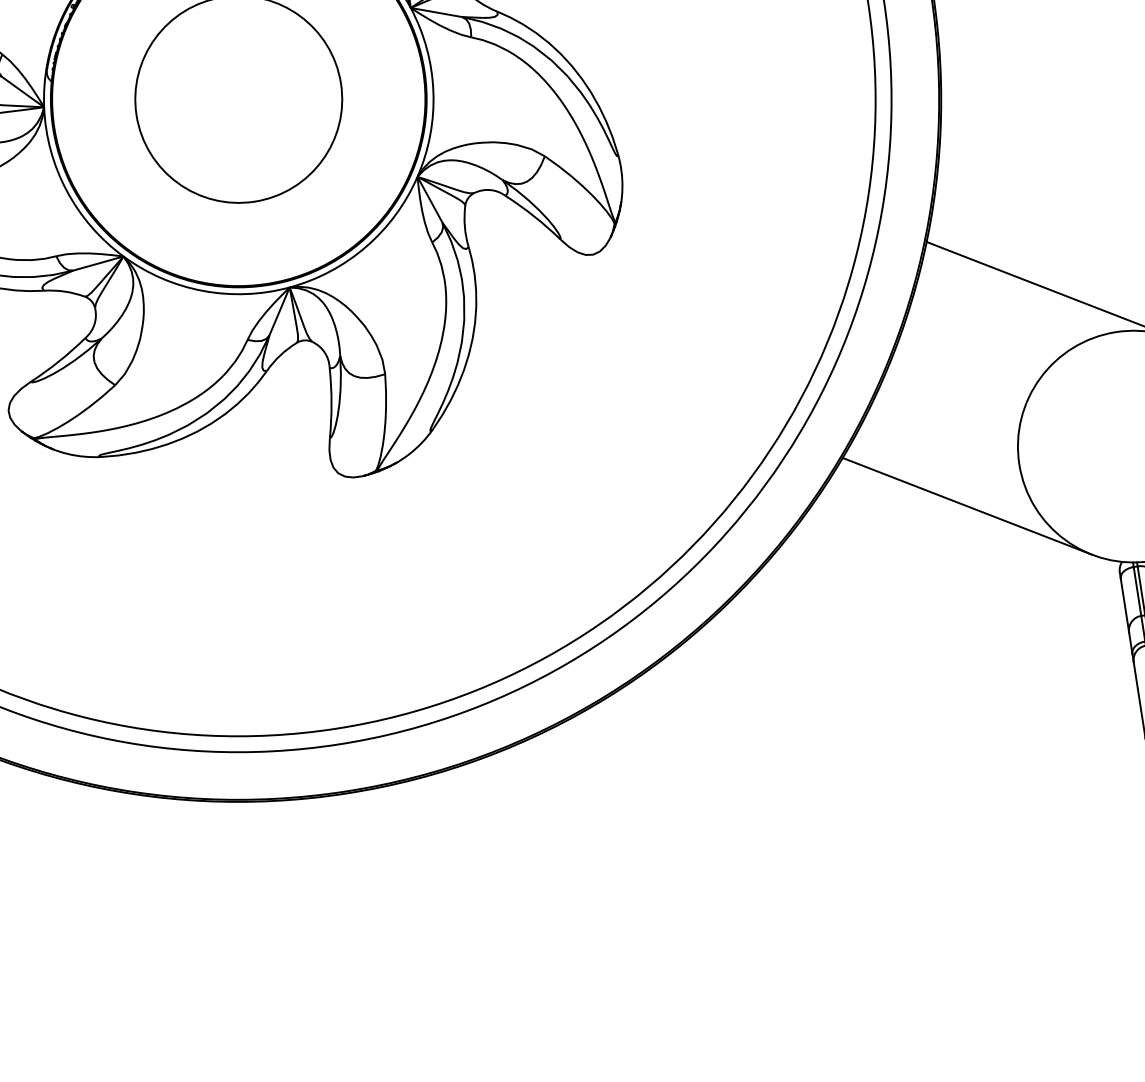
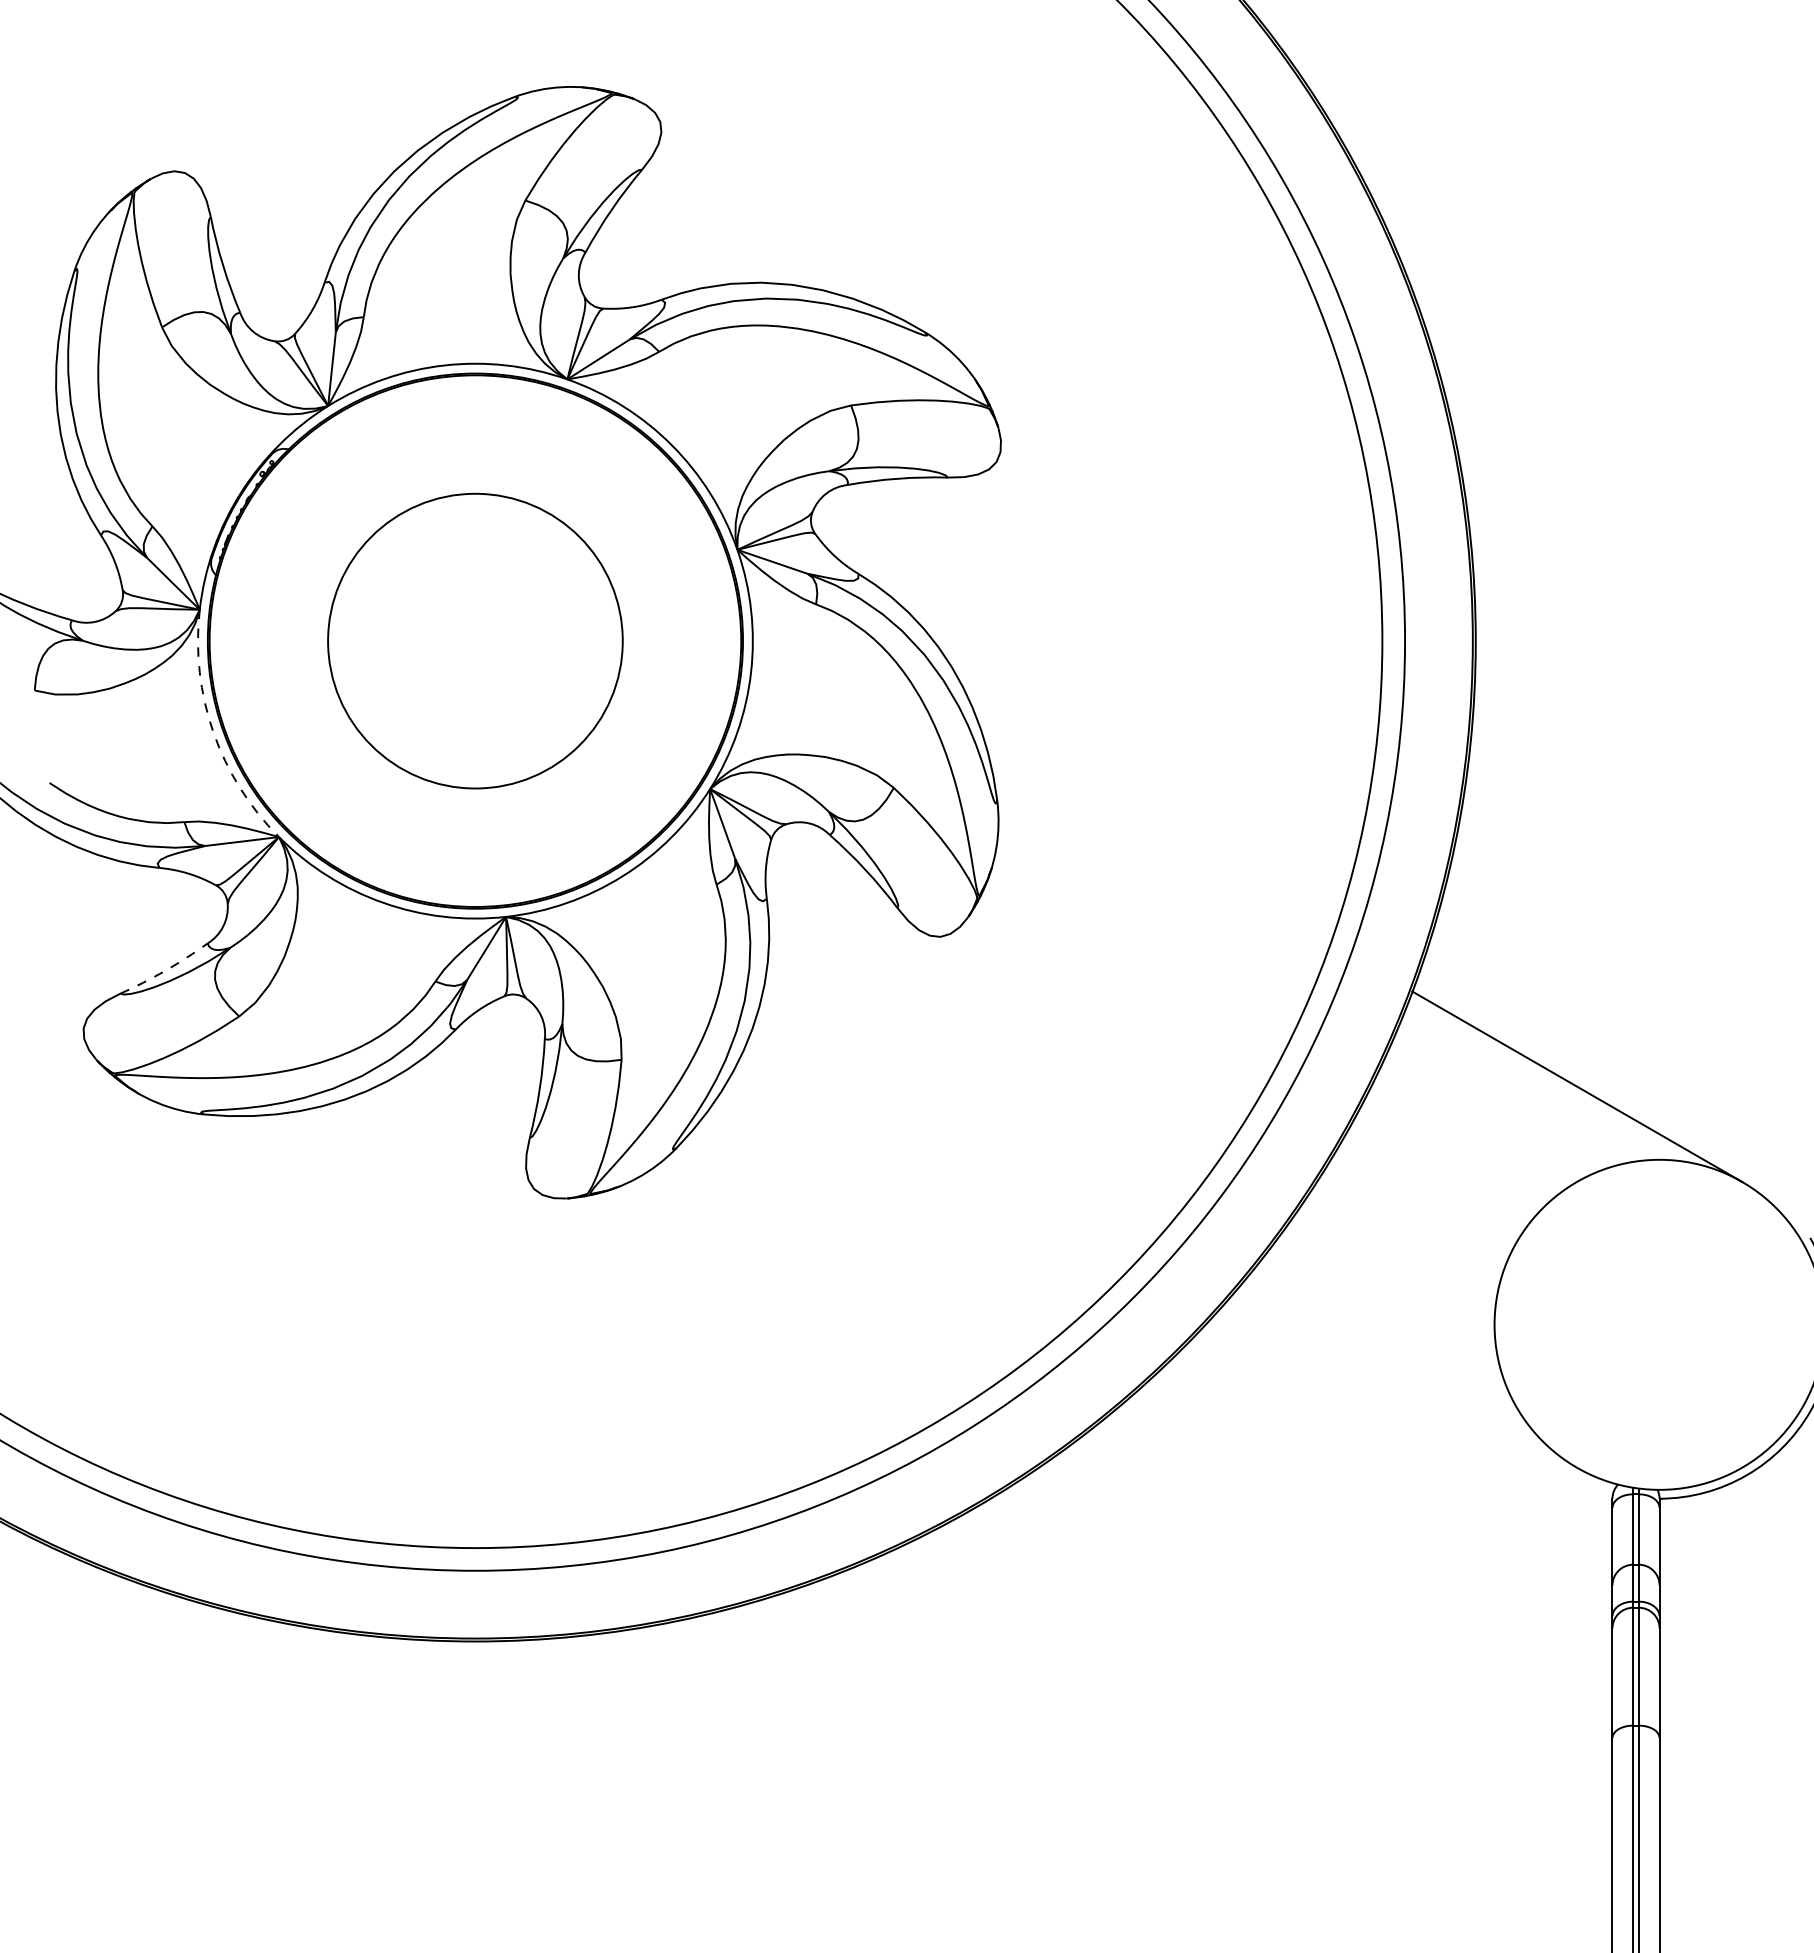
arc: (66, 190) -> (213, 732), solid -> dashed
arc: (59, 361) -> (165, 970), solid -> dashed
line: (967, 506) -> (1412, 1372), removed

